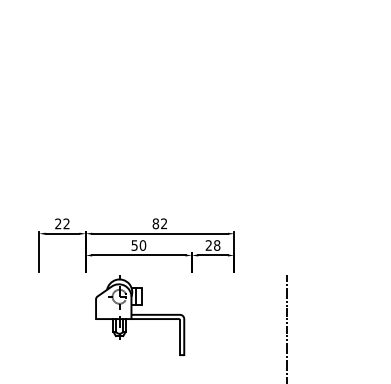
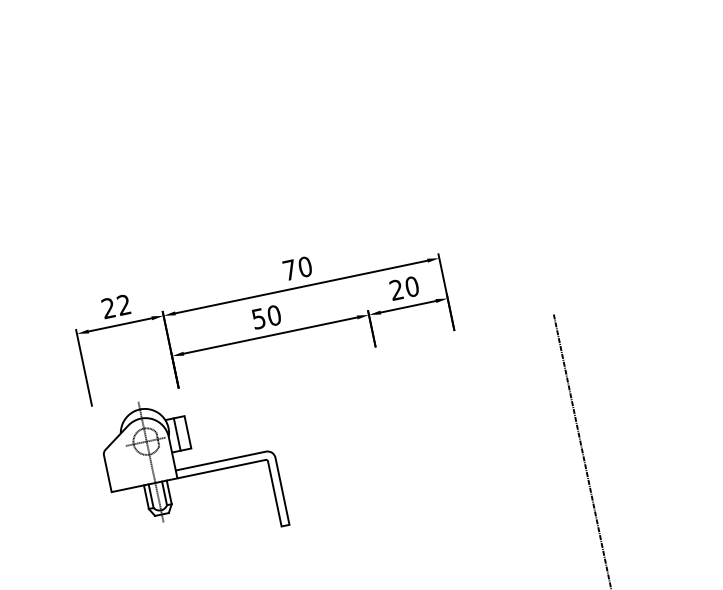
text: (159, 223) -> (296, 268), 82 -> 70
text: (217, 245) -> (412, 286), 28 -> 20
part: (140, 315) -> (192, 468), moved

